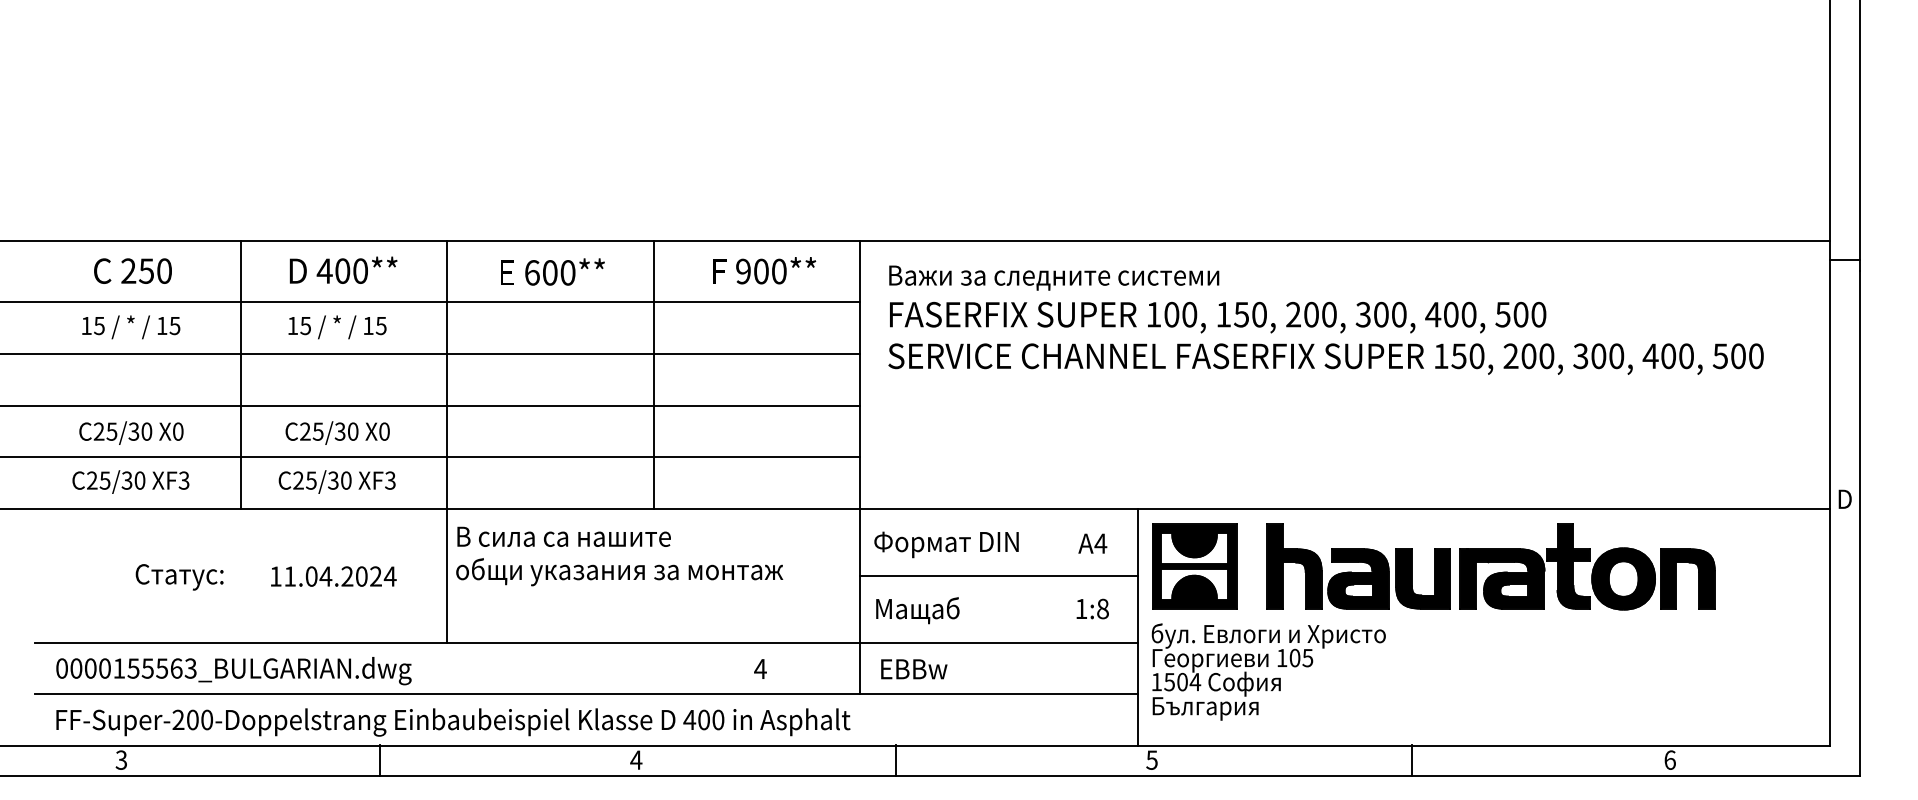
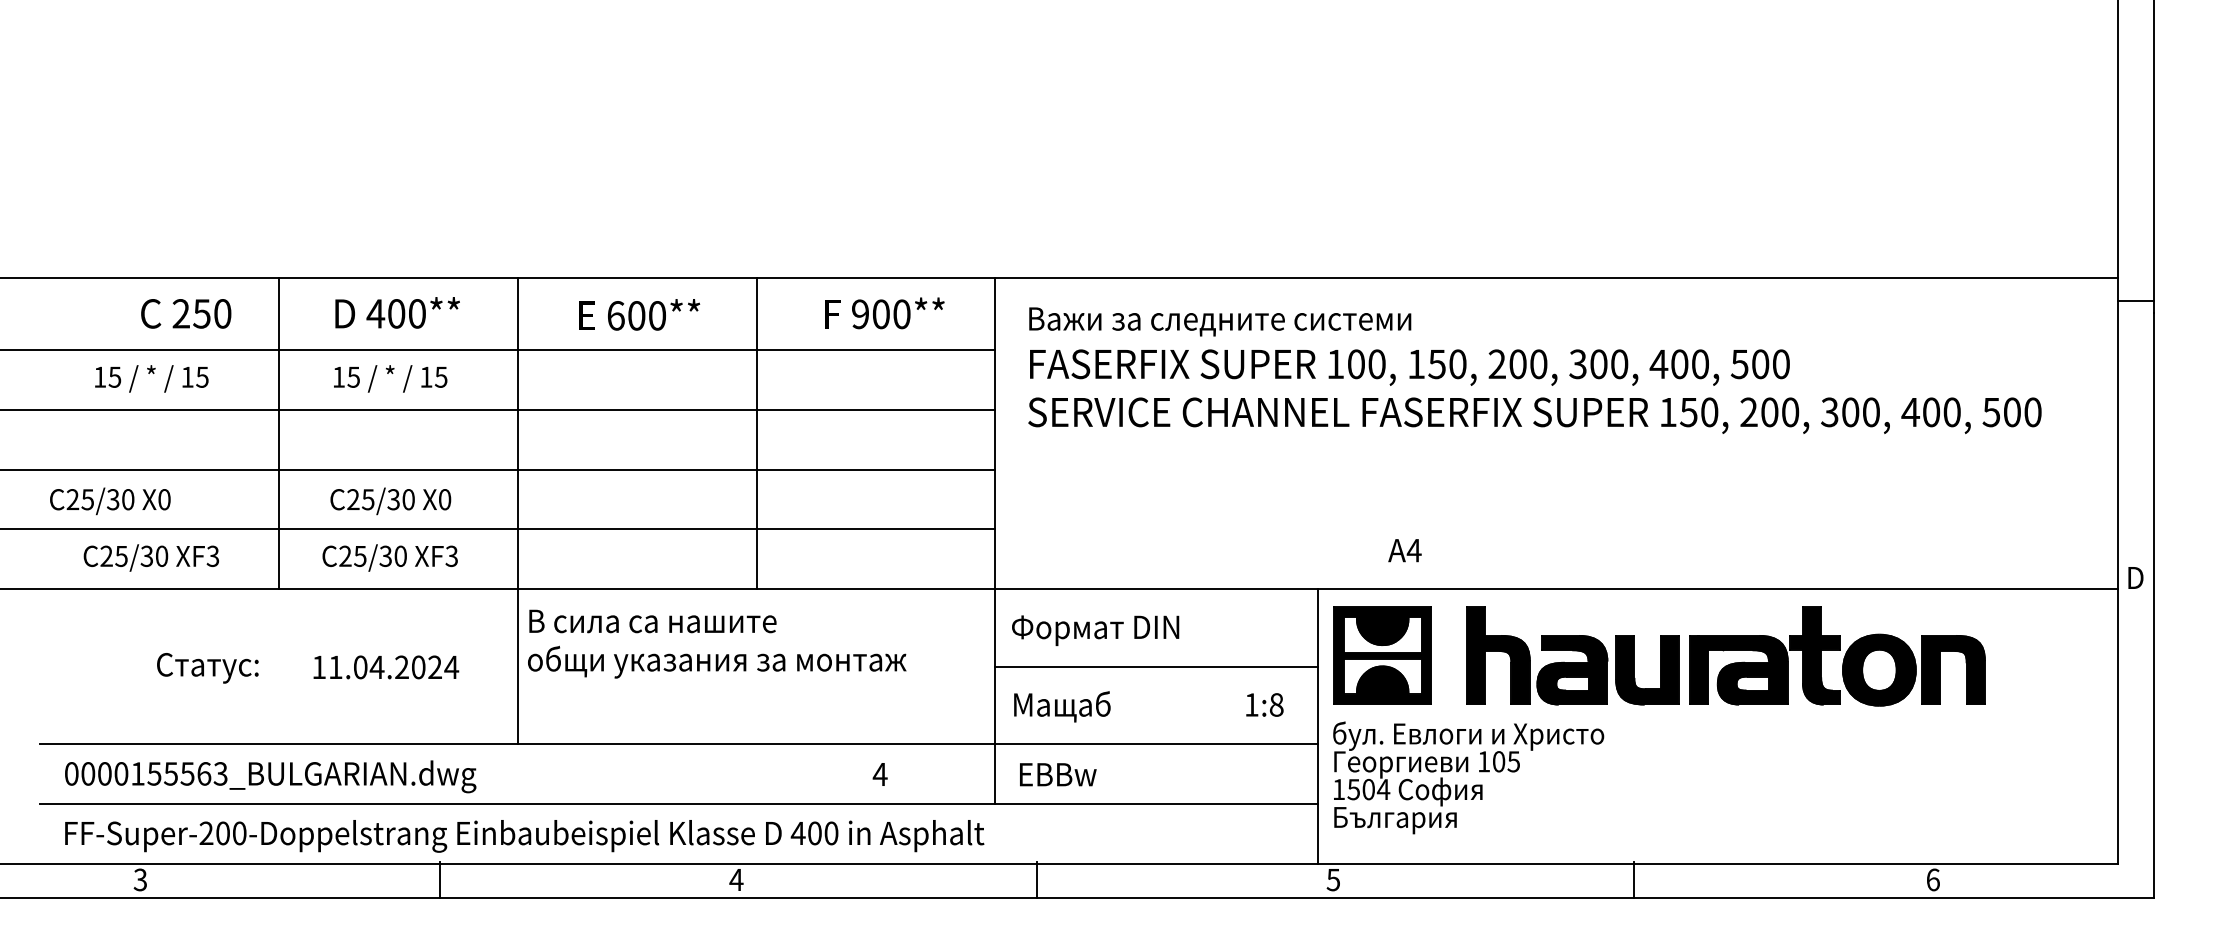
text: (132, 270) -> (185, 313), moved
text: (131, 432) -> (110, 500), moved
text: (1092, 543) -> (1404, 550), moved

